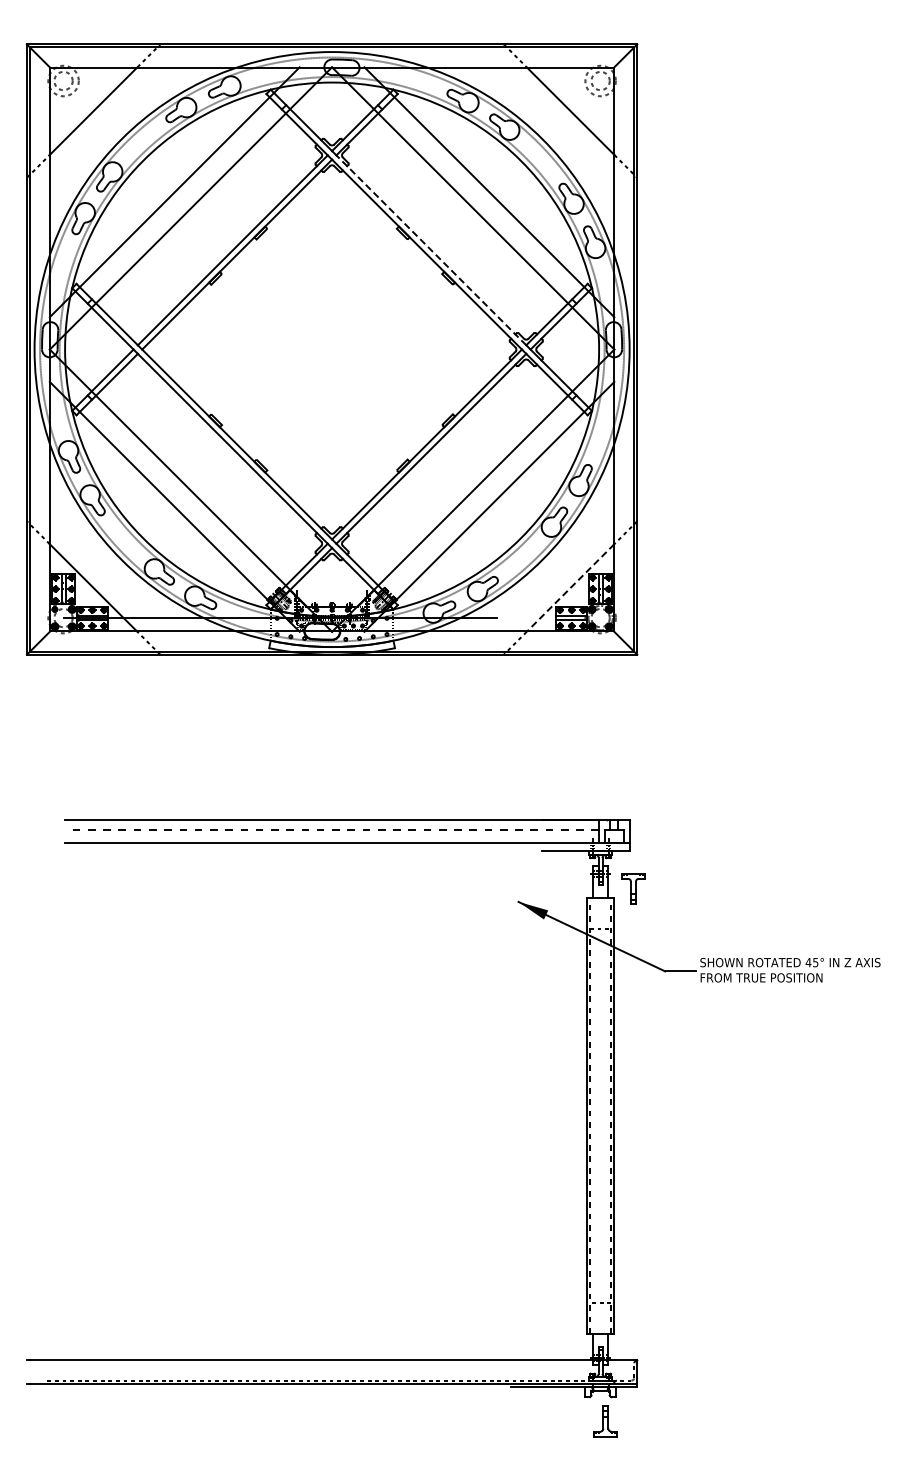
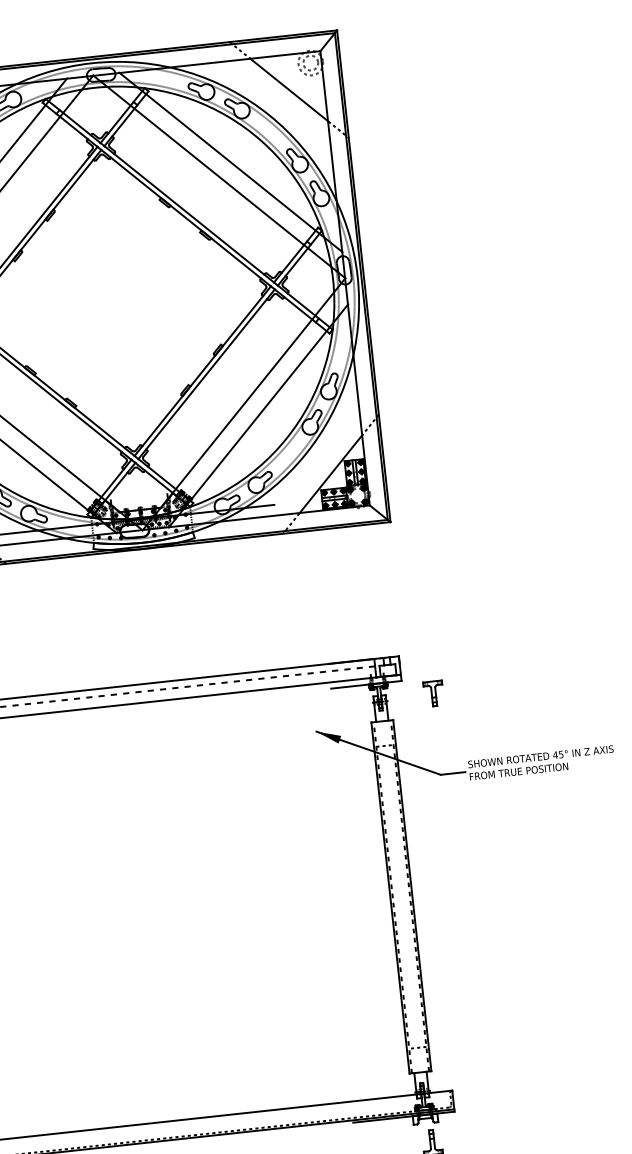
line: (431, 249) -> (189, 213), dashed -> solid
line: (570, 588) -> (330, 474), dashed -> solid
part: (633, 888) -> (433, 693), moved

